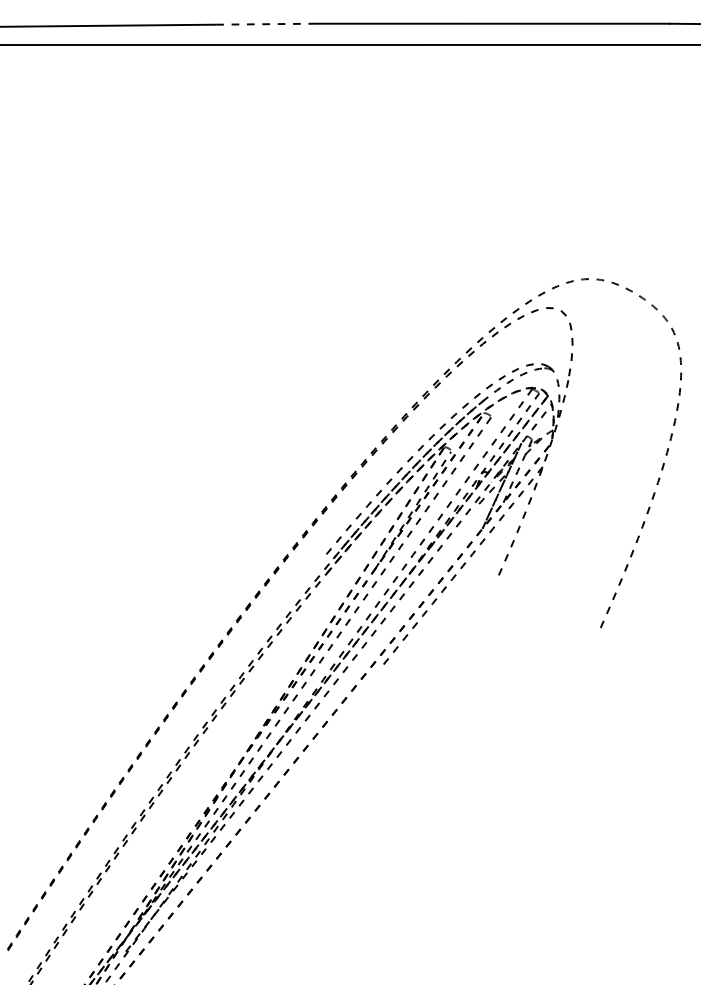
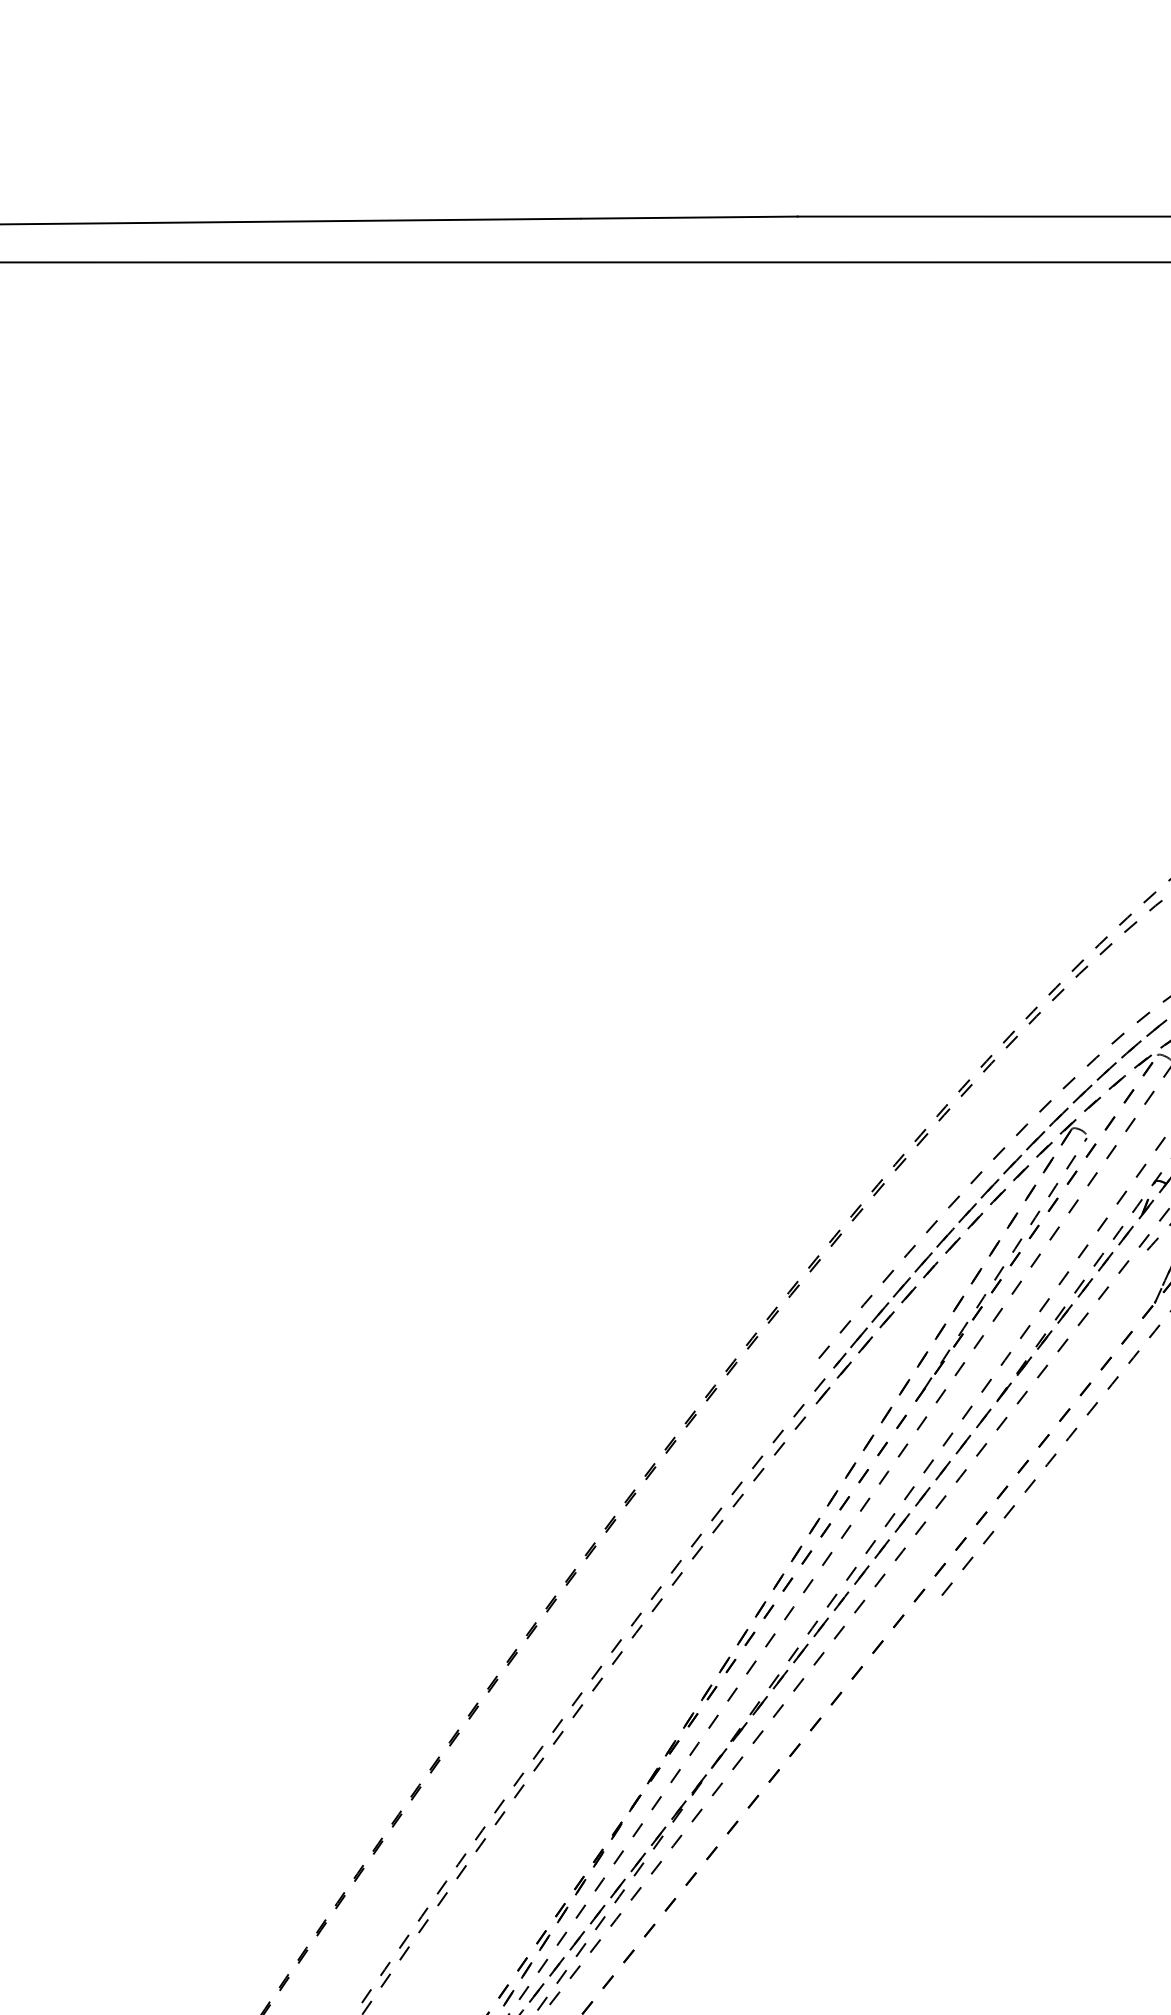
line: (266, 24) -> (689, 218), dashed -> solid

